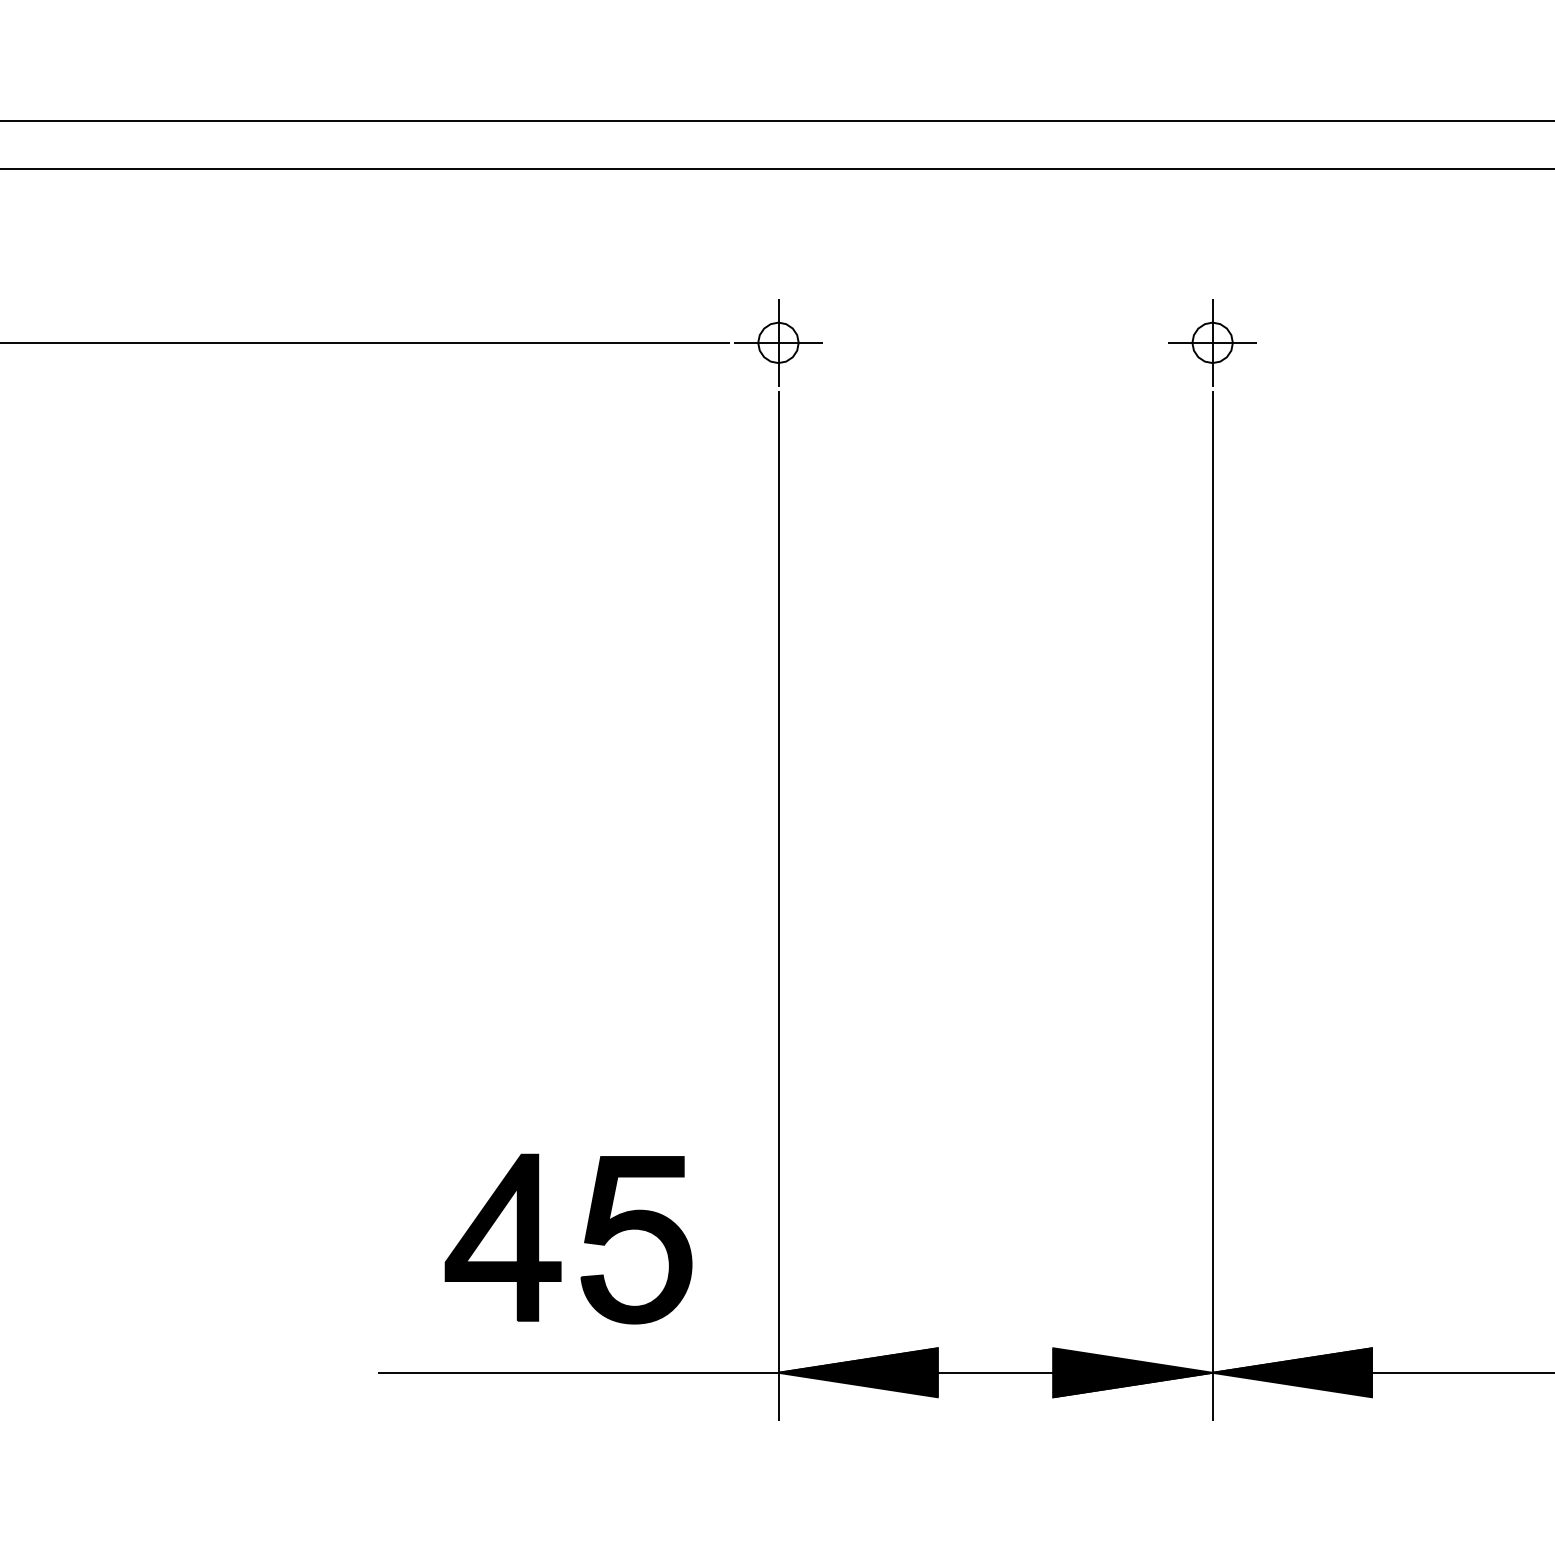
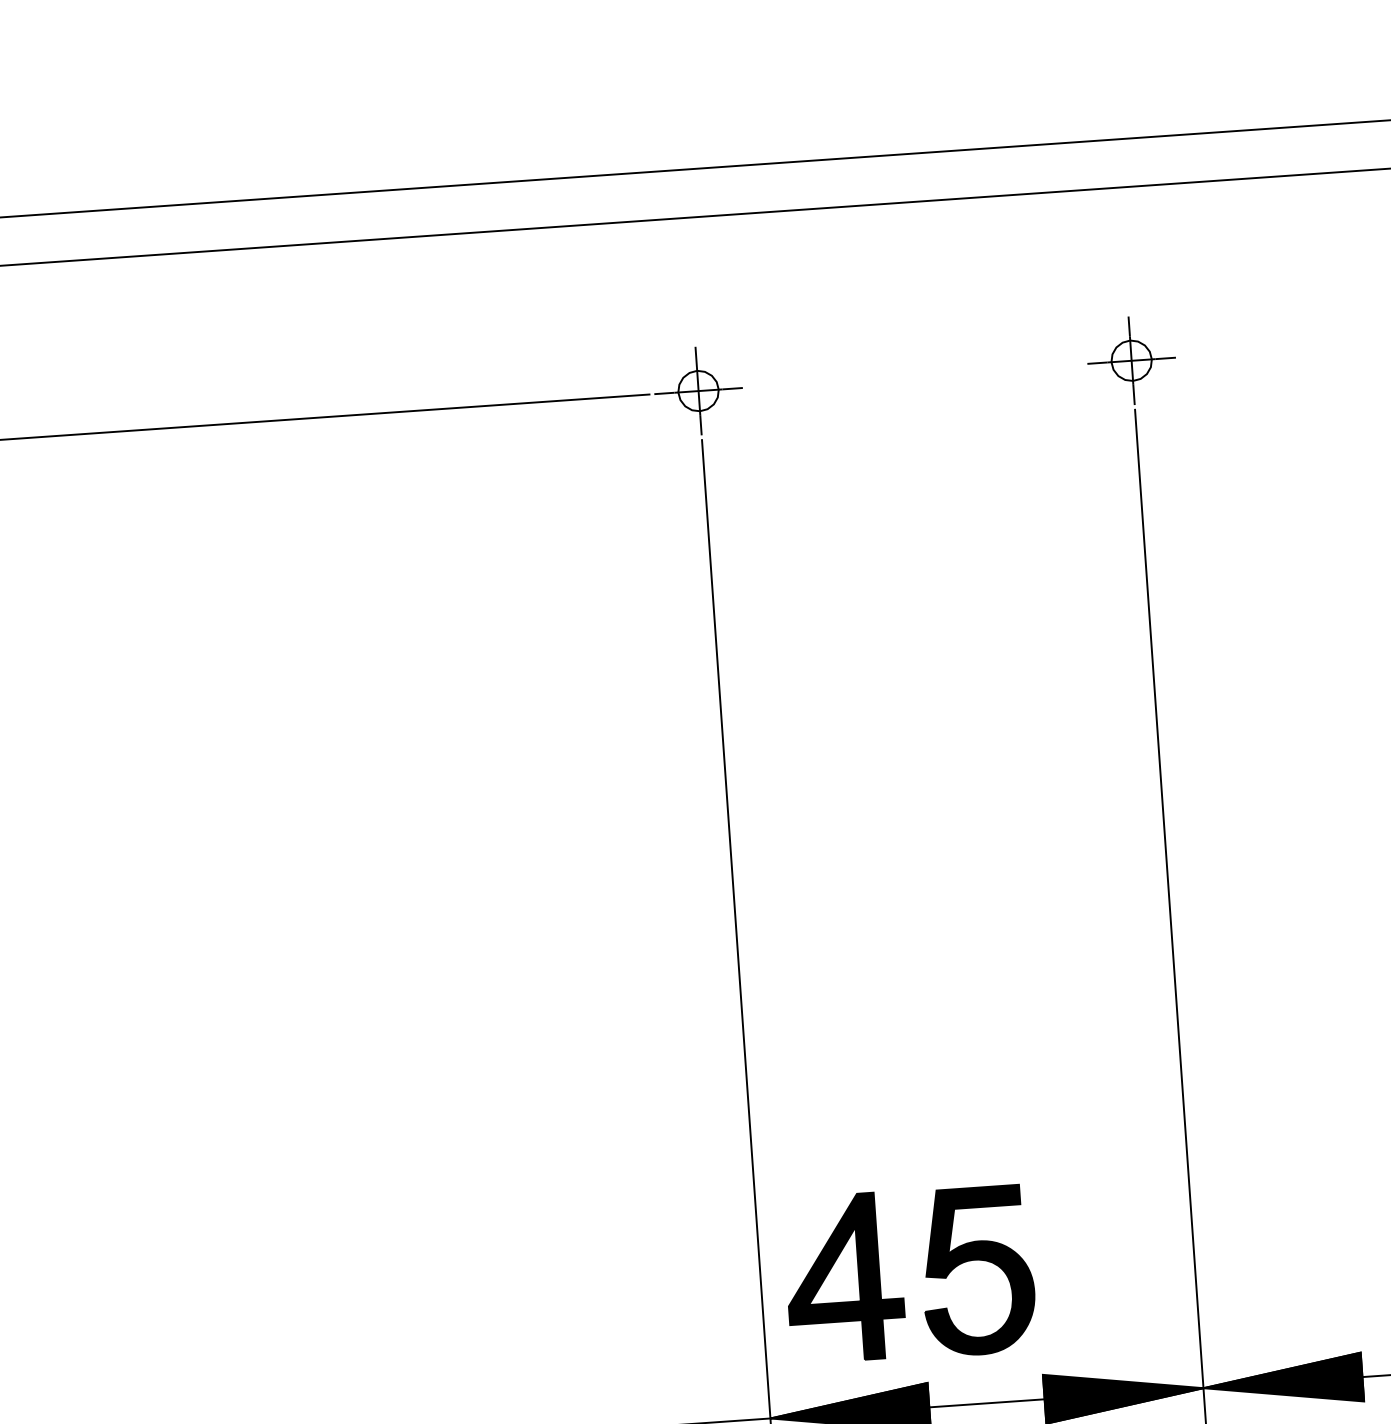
part: (584, 1238) -> (925, 1272), moved

